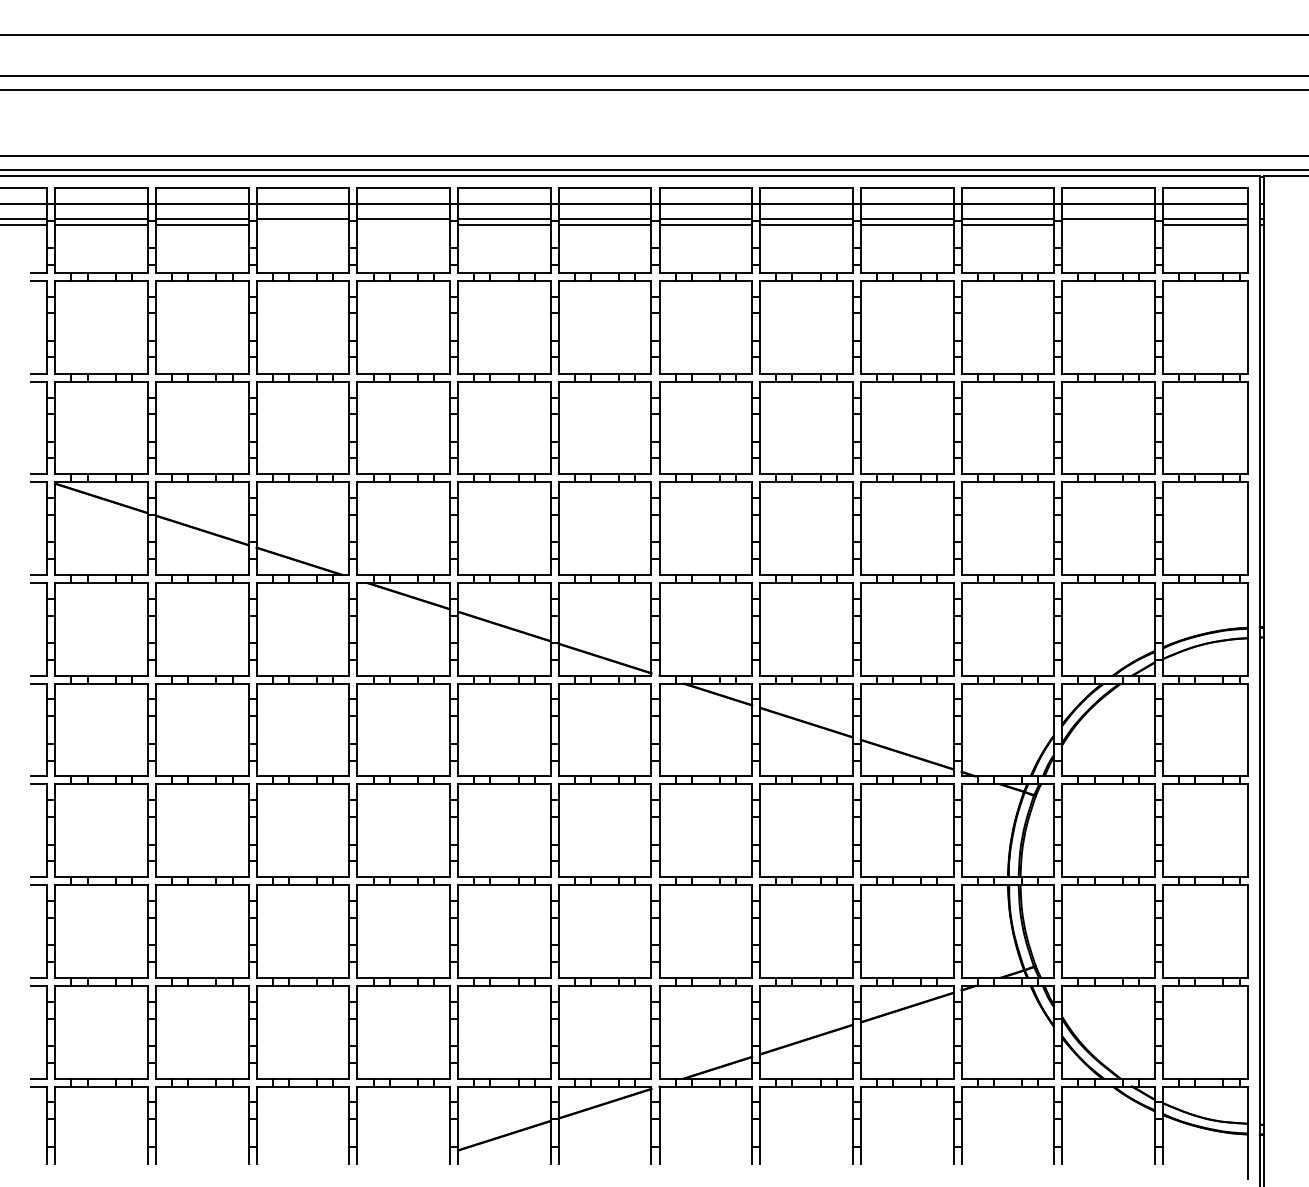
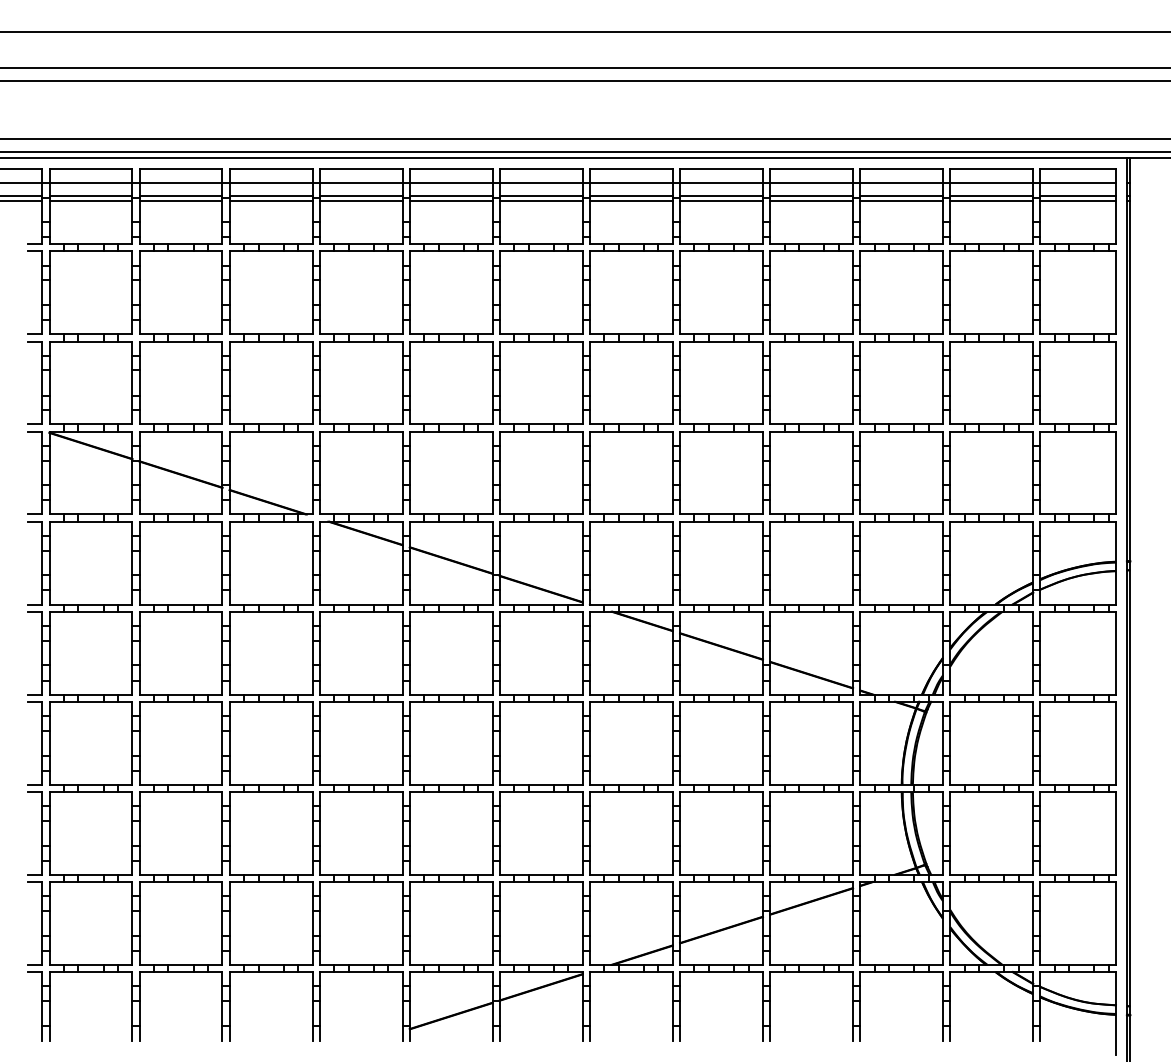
line: (302, 225) -> (270, 201), added
line: (402, 225) -> (360, 201), added
line: (1108, 225) -> (991, 201), added

